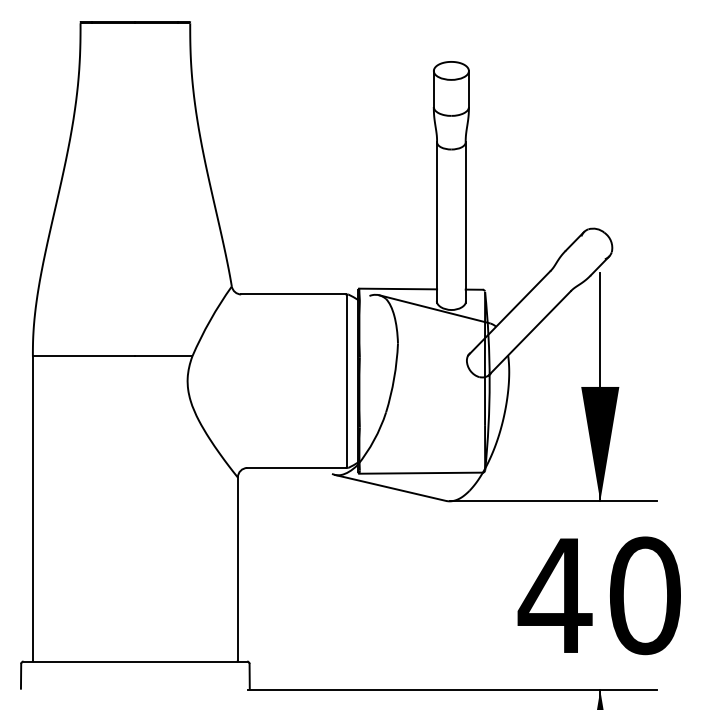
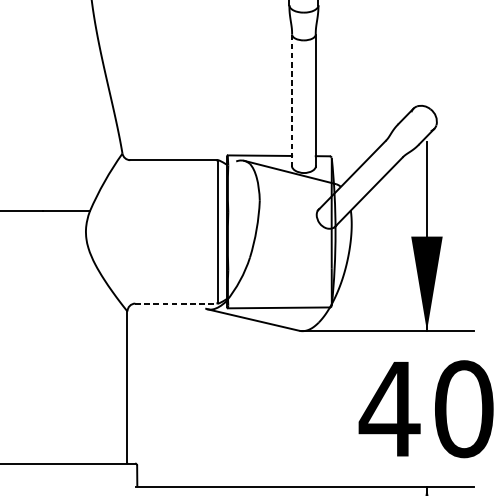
line: (437, 223) -> (292, 101), solid -> dashed
line: (296, 467) -> (175, 303), solid -> dashed

